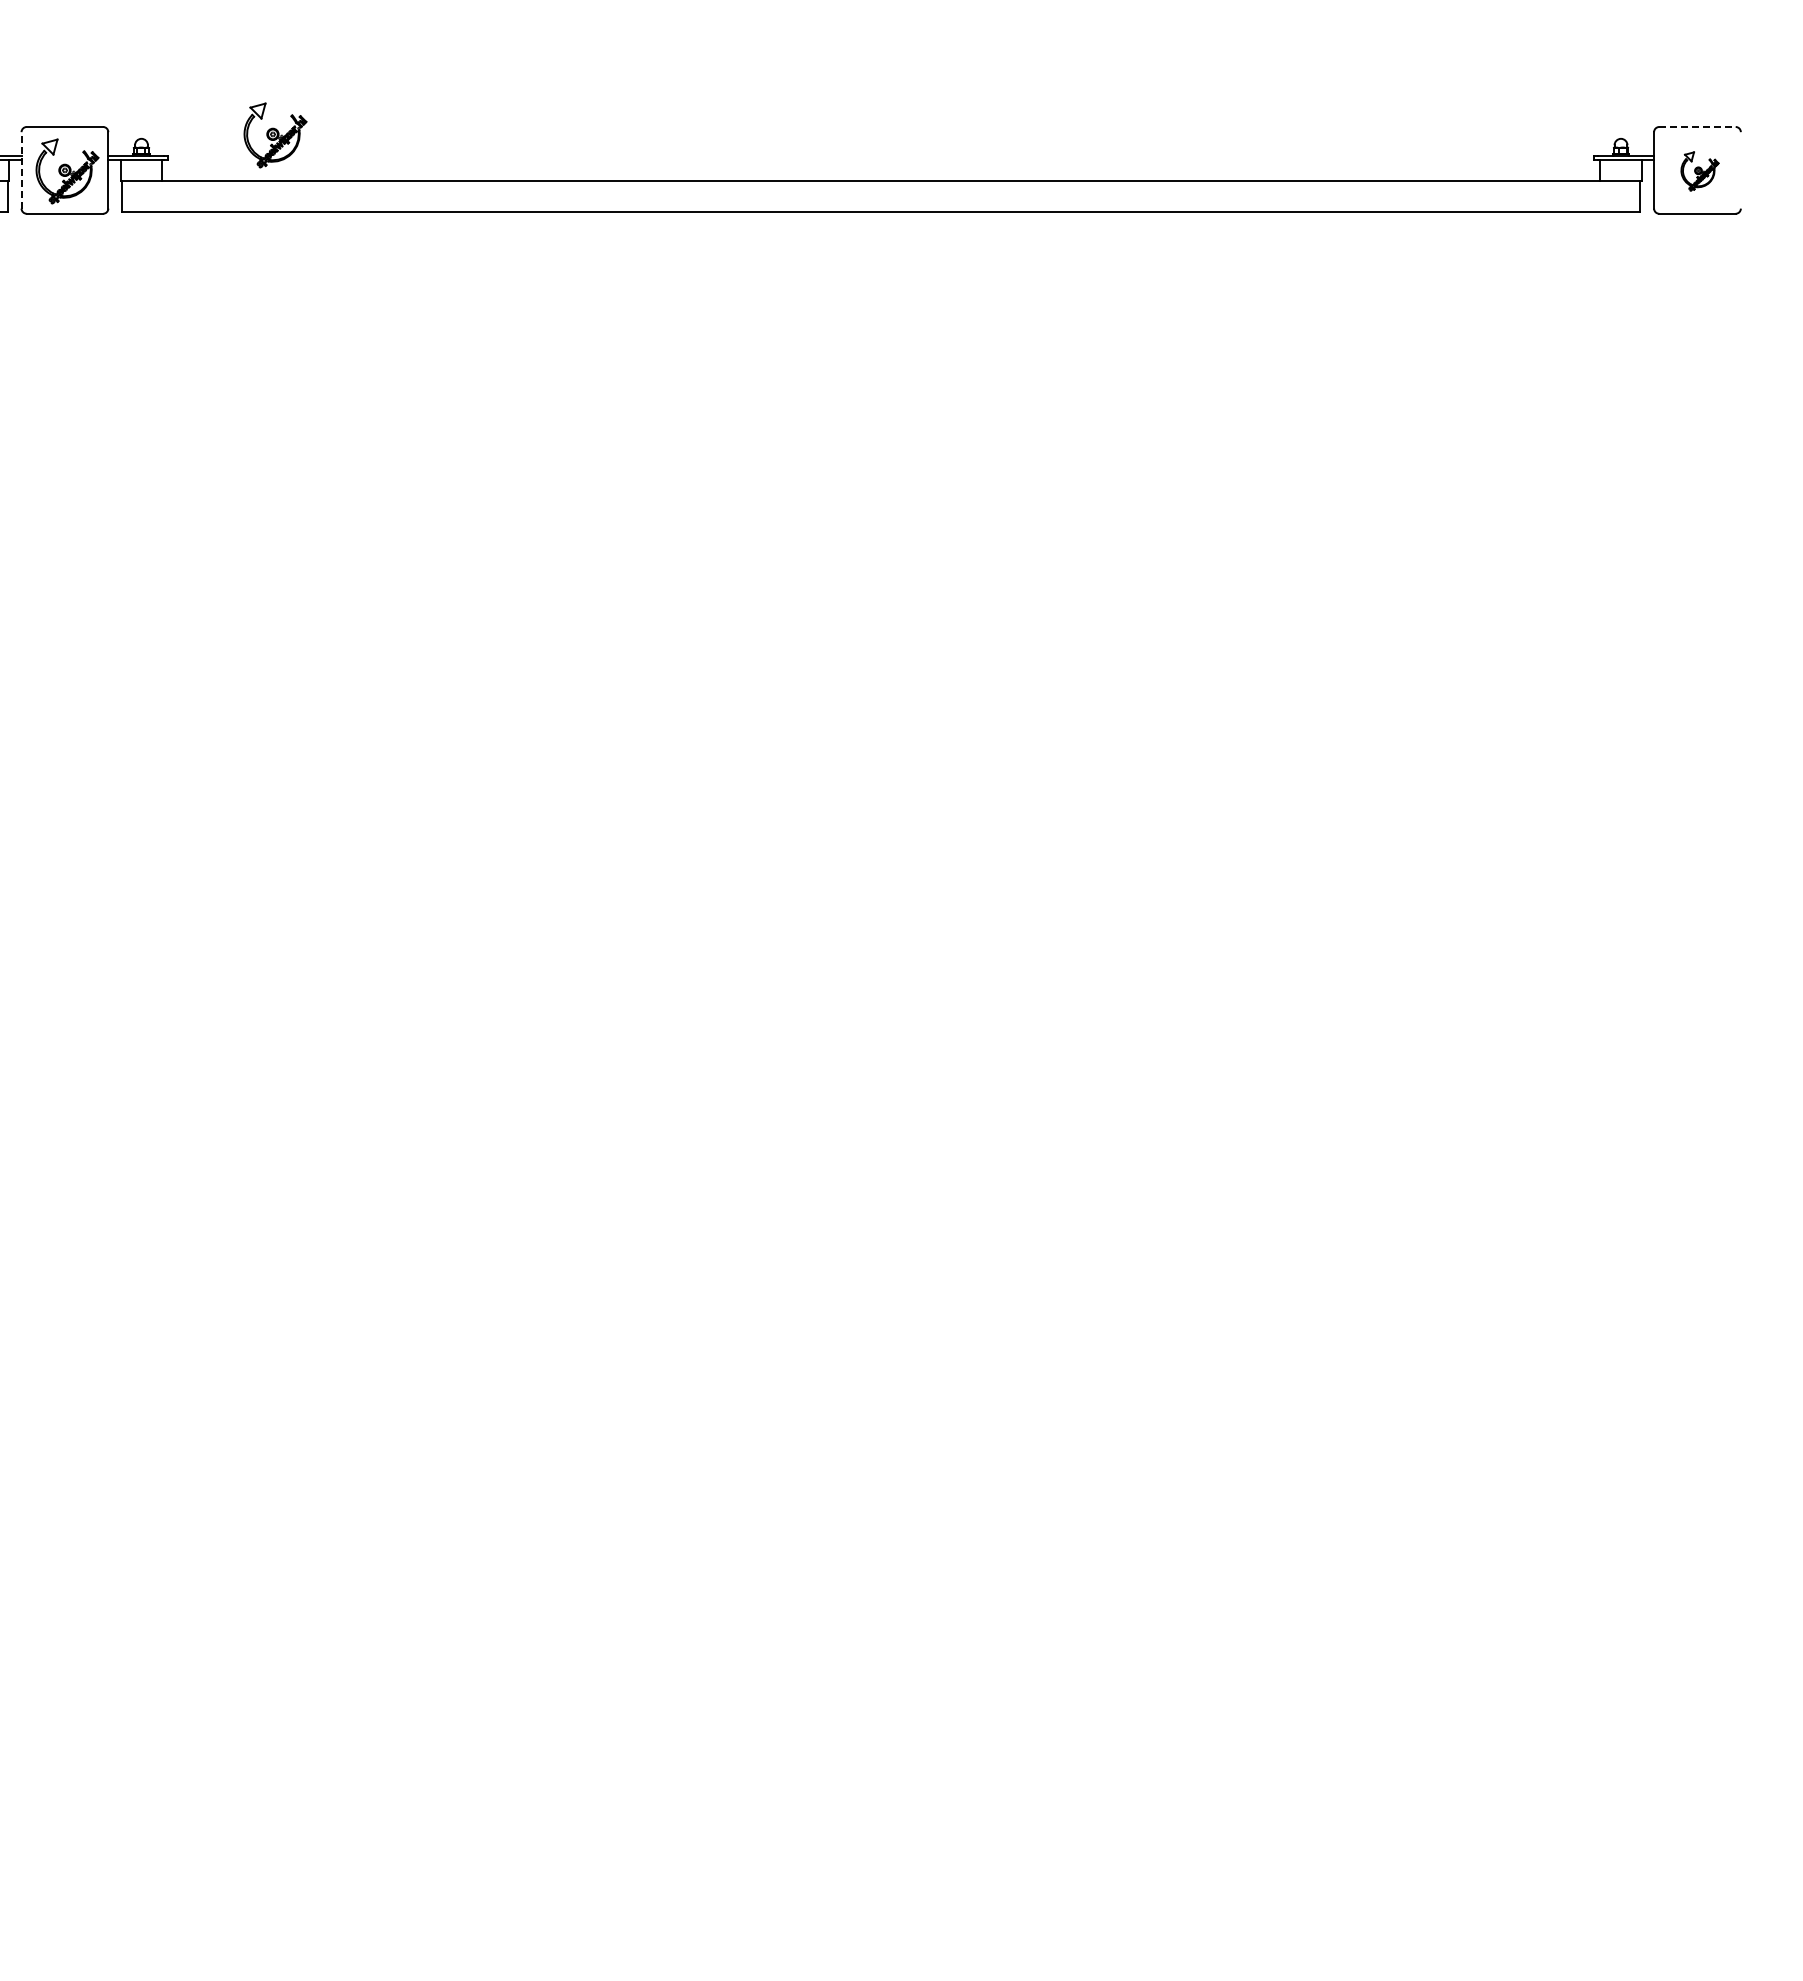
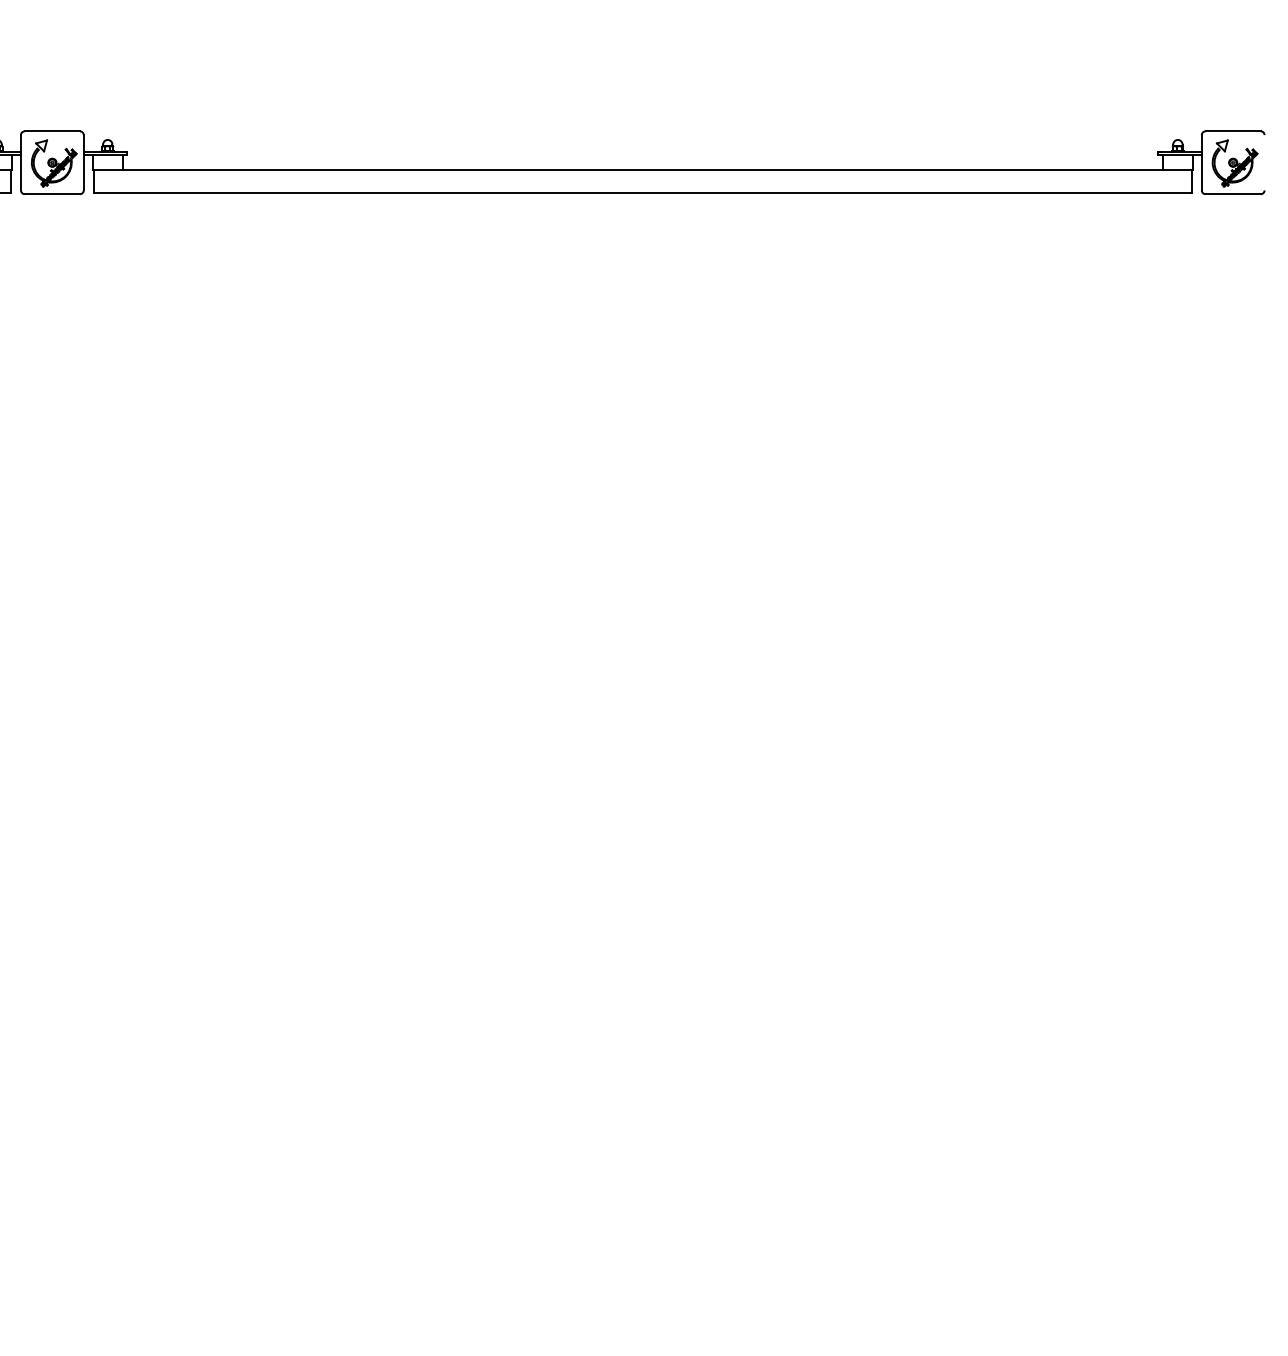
line: (1697, 127) -> (1233, 131), dashed -> solid
part: (275, 135) -> (204, 137), removed
line: (21, 169) -> (20, 162), dashed -> solid
part: (1699, 171) -> (1234, 163), size x1.67

